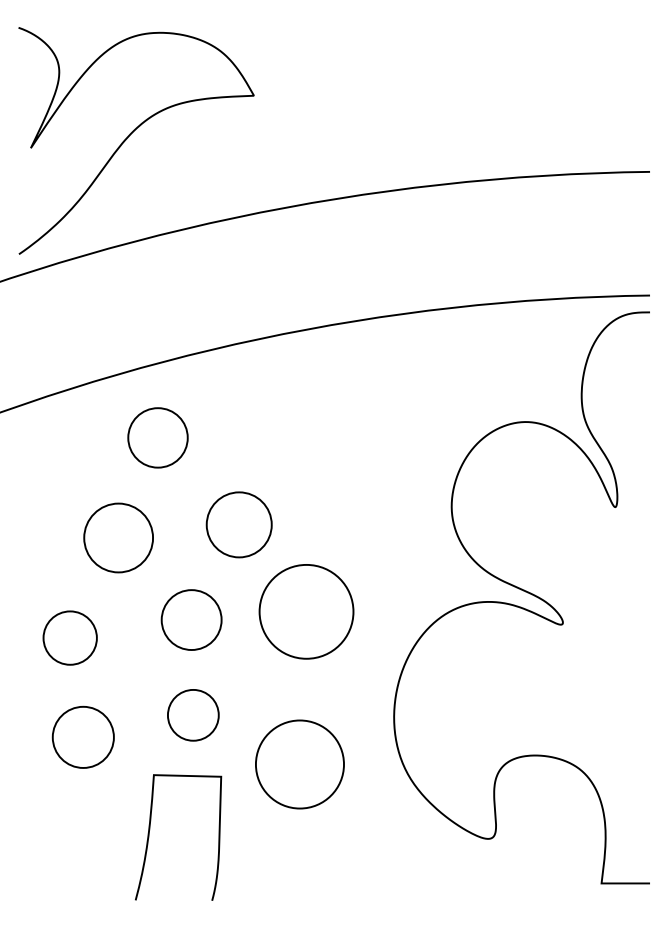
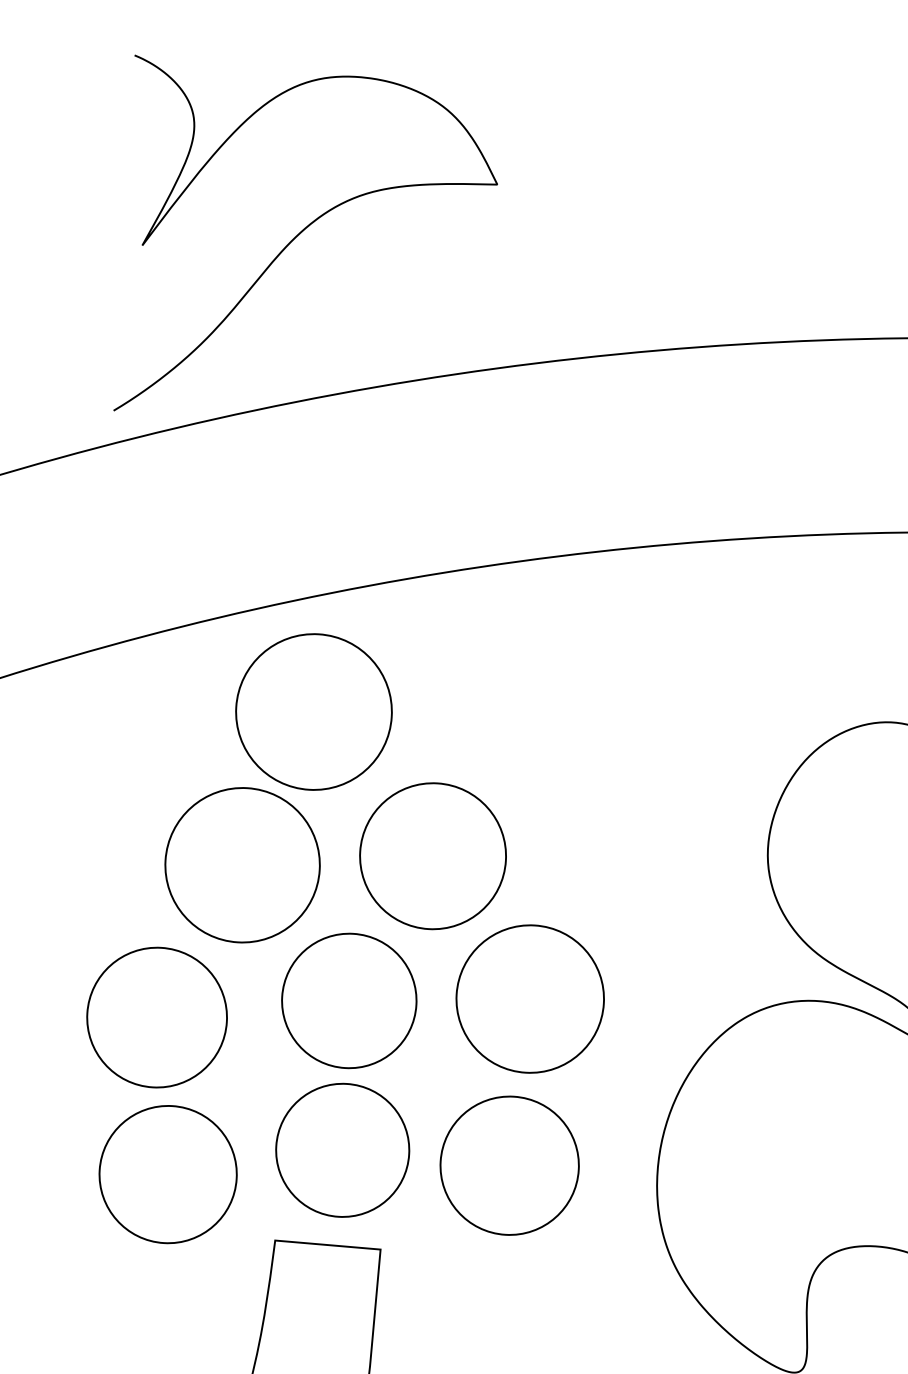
circle: (157, 437) -> (313, 711), size x1.67
circle: (238, 524) -> (431, 855), size x1.43
circle: (118, 537) -> (242, 864), size x1.43
circle: (191, 619) -> (349, 1000), size x1.43
circle: (69, 637) -> (156, 1016), size x1.67
circle: (193, 715) -> (343, 1150), size x1.67
circle: (83, 737) -> (168, 1174), size x1.43
circle: (299, 764) -> (508, 1165), moved

